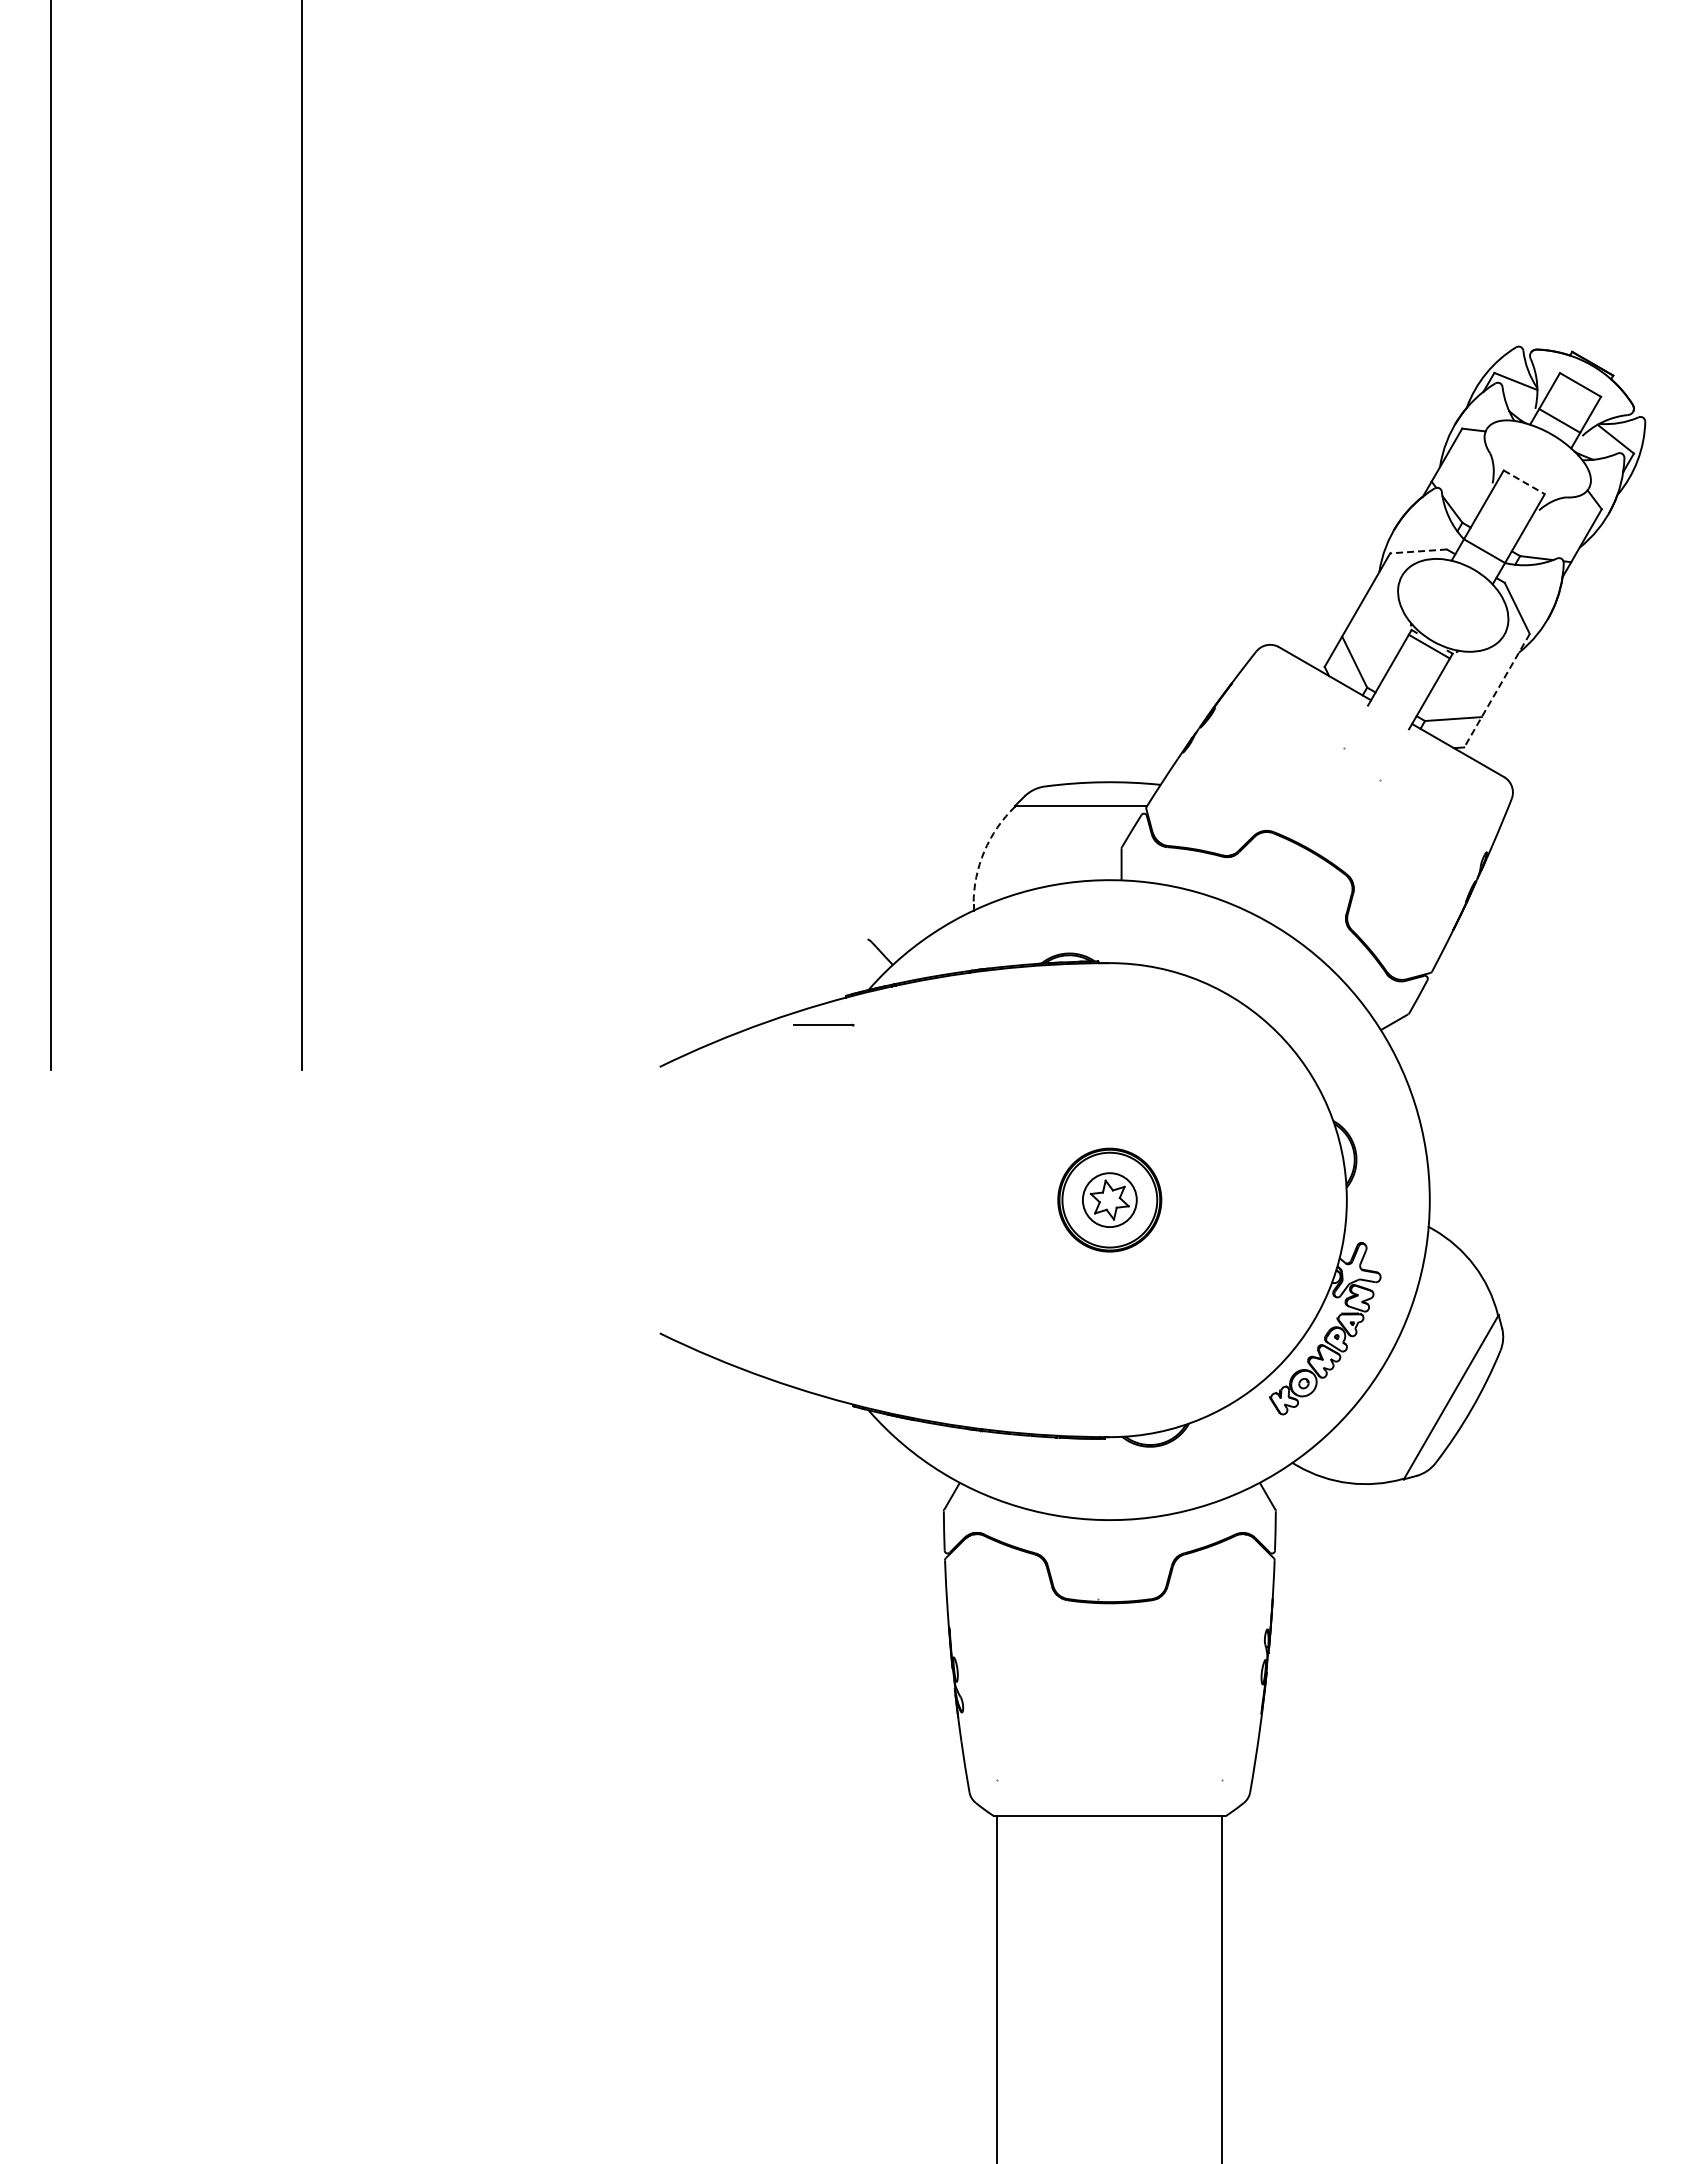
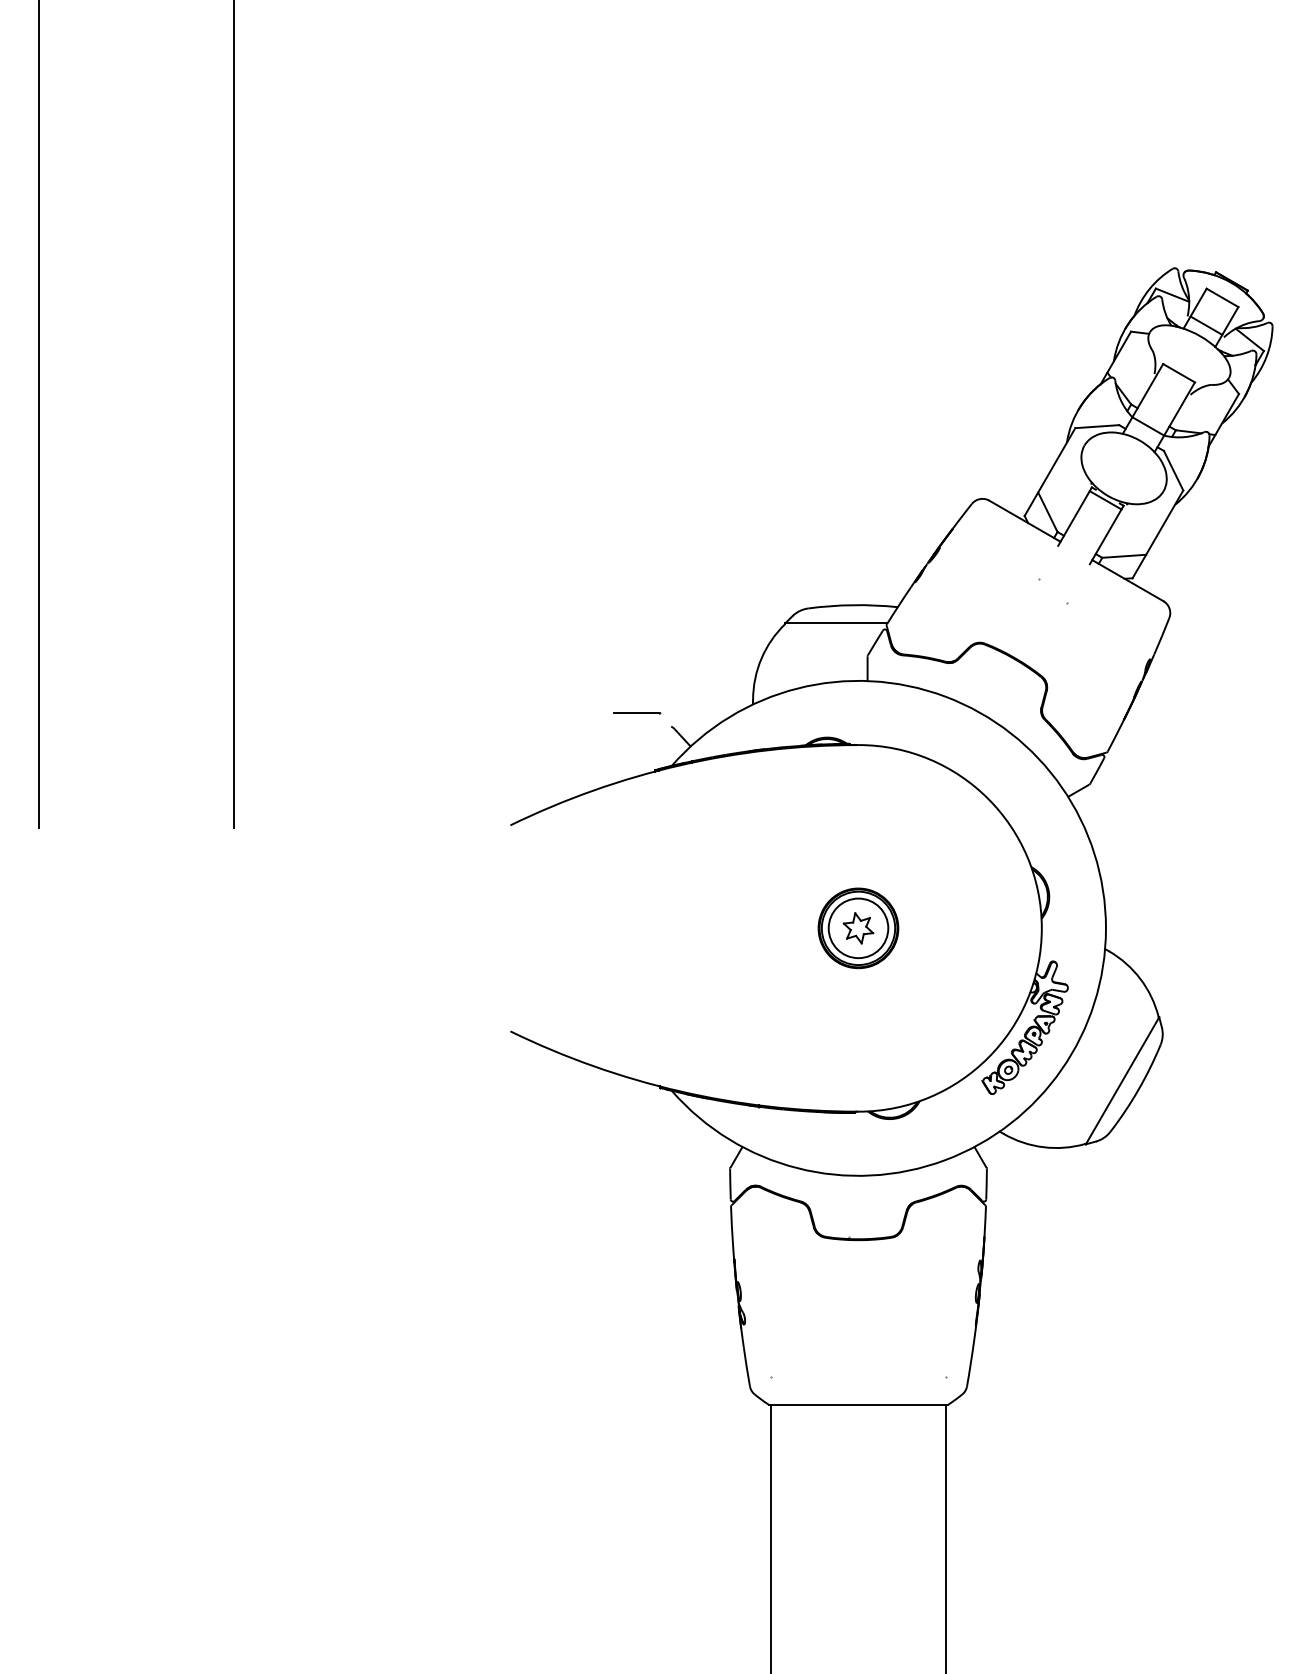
line: (1524, 482) -> (1179, 373), dashed -> solid
line: (1418, 551) -> (1097, 426), dashed -> solid
line: (1497, 690) -> (1158, 534), dashed -> solid
arc: (984, 851) -> (761, 658), dashed -> solid
part: (823, 1024) -> (637, 712), moved
circle: (1109, 1199) -> (858, 927), size x1.43

